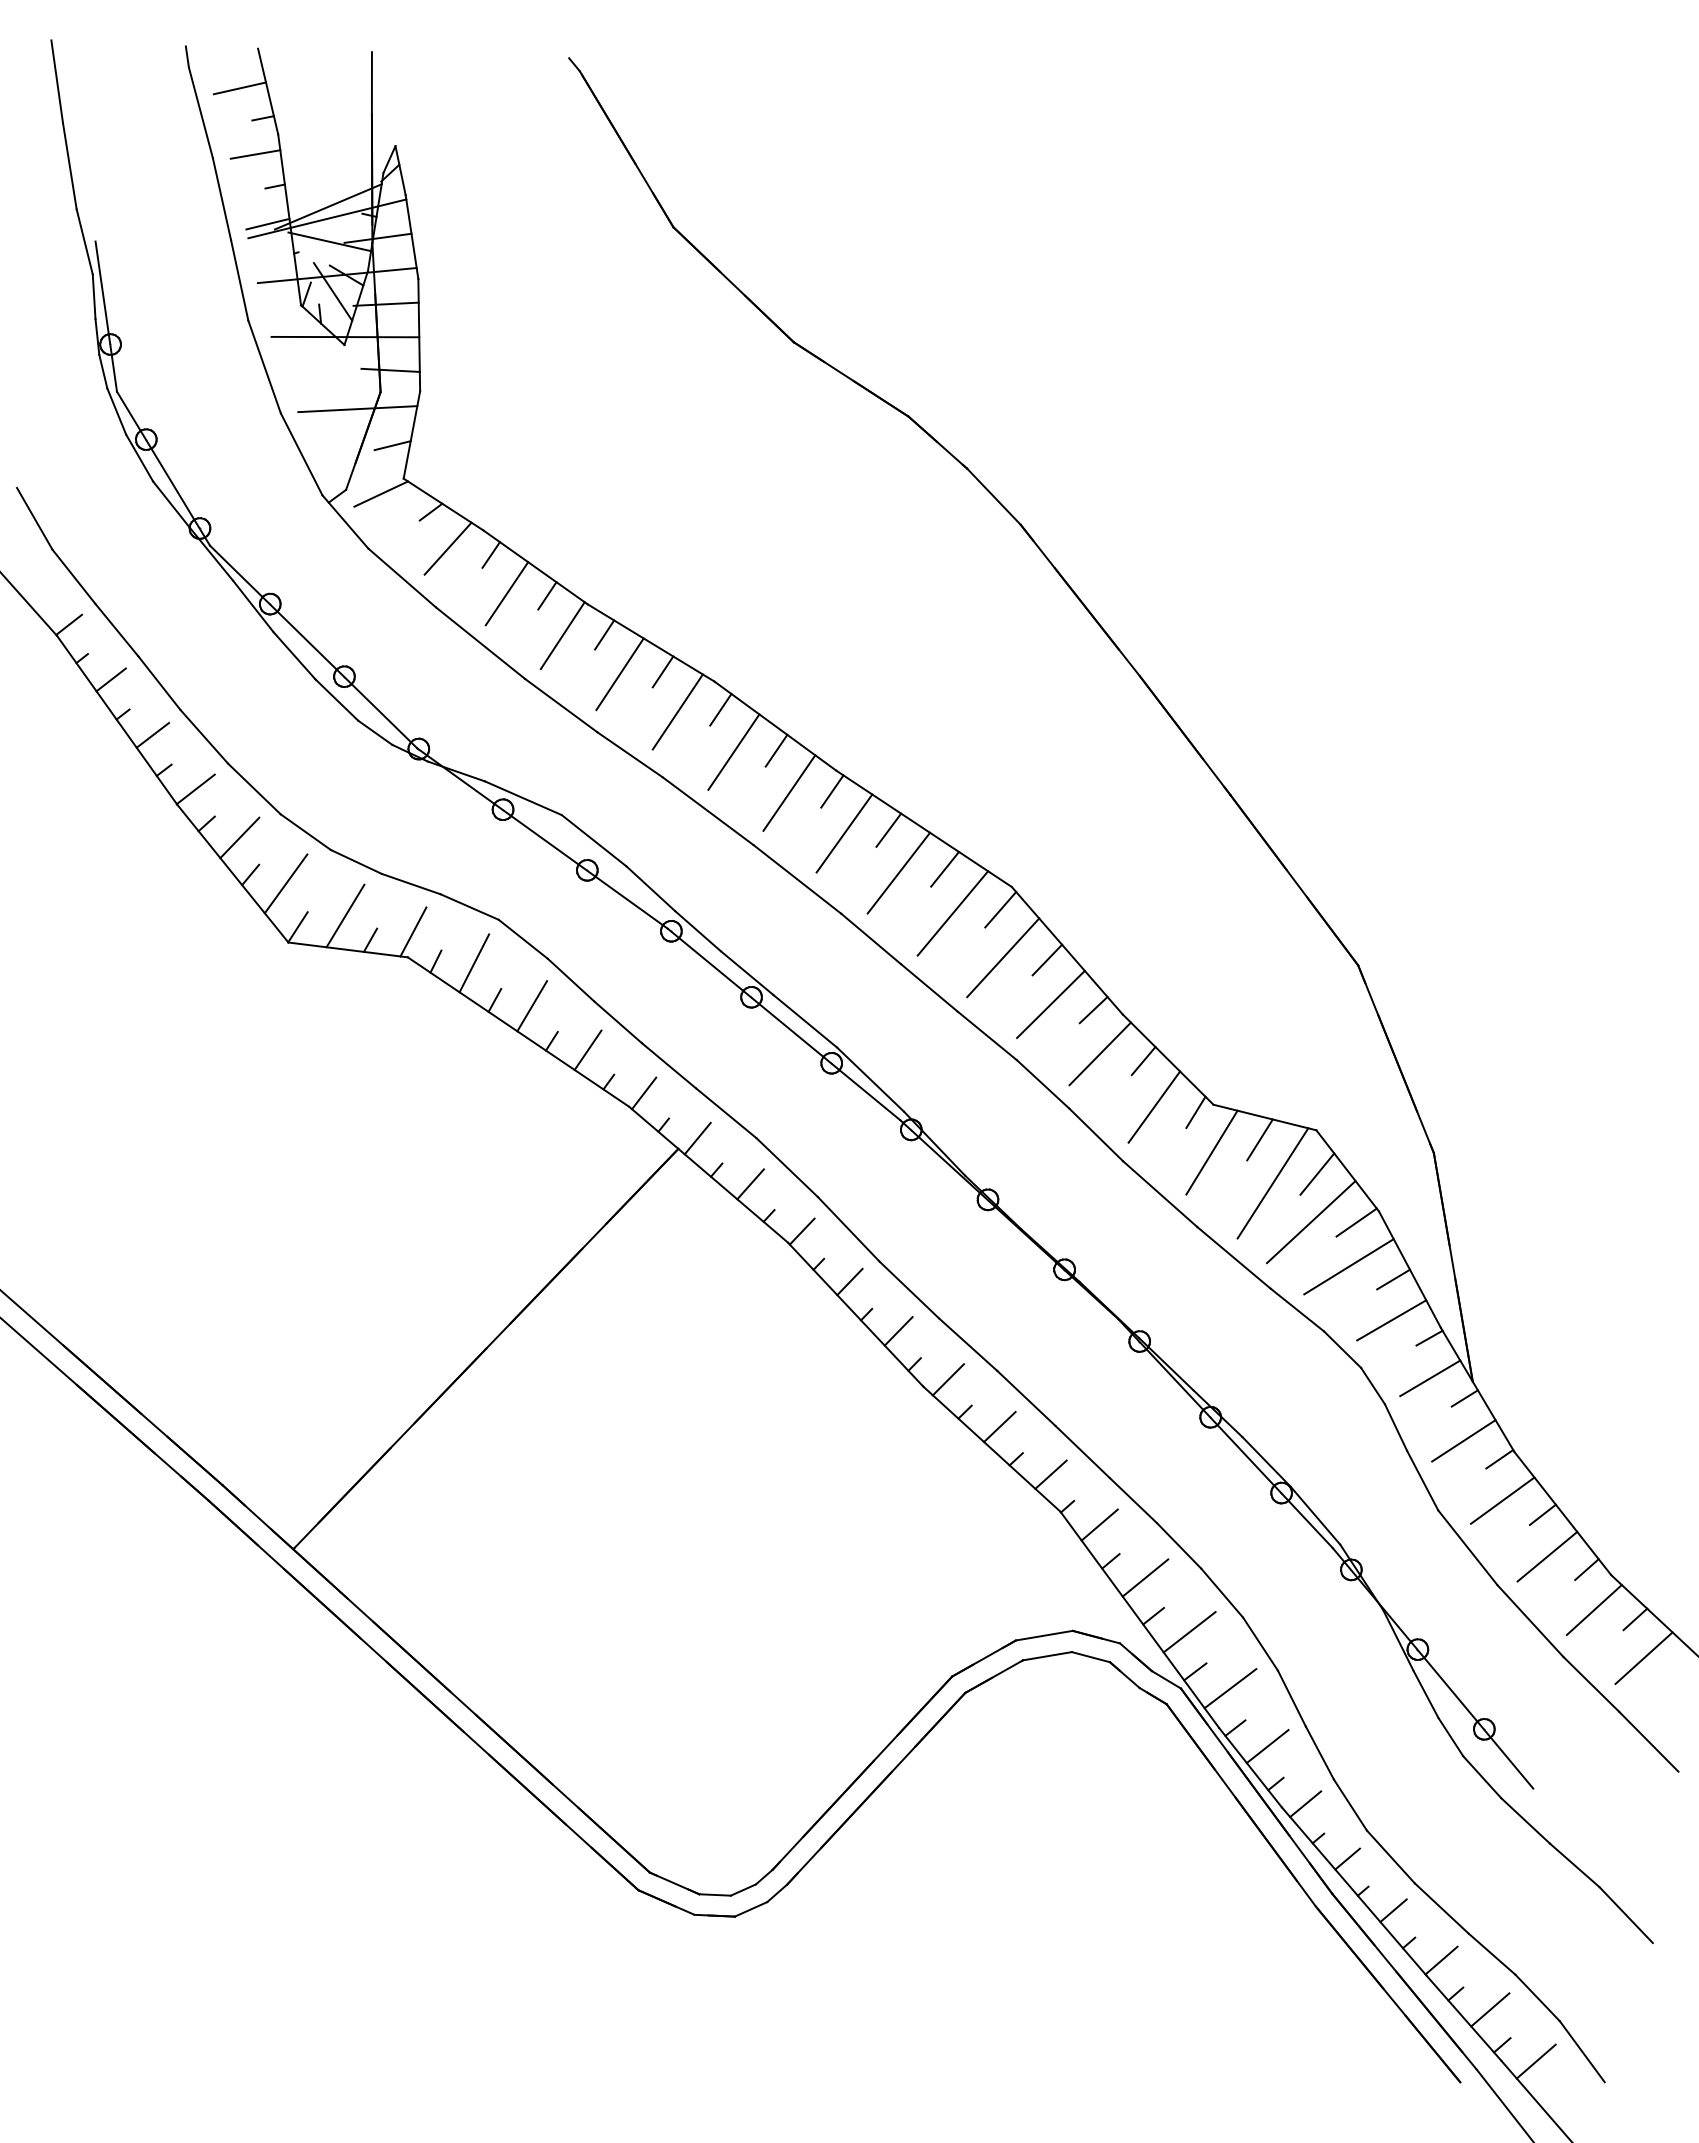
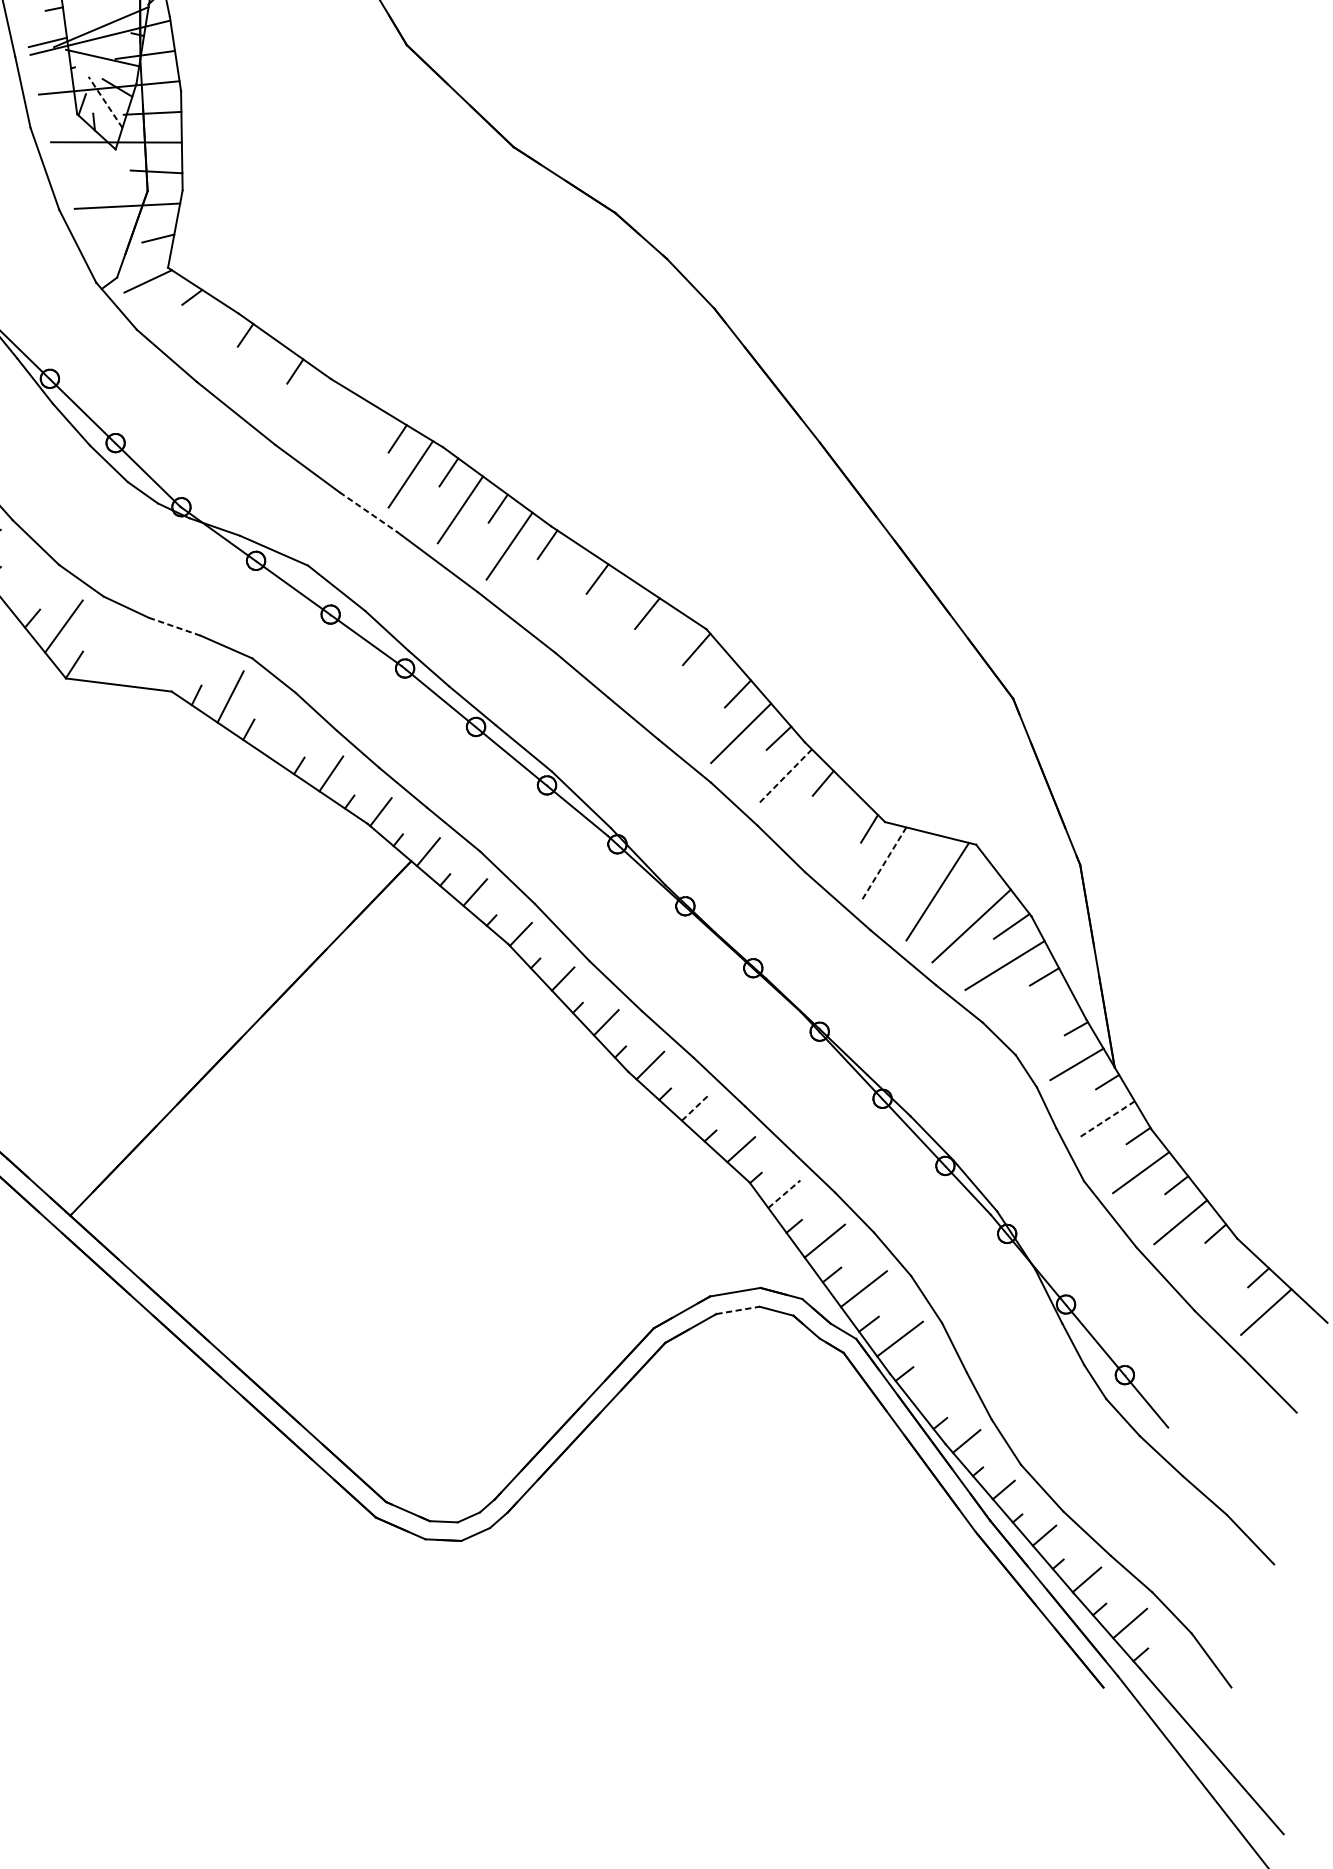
line: (333, 291) -> (105, 102), solid -> dashed
line: (447, 548) -> (206, 329), removed
line: (506, 593) -> (259, 369), removed
line: (604, 634) -> (345, 405), removed
line: (562, 635) -> (308, 406), removed
line: (619, 674) -> (359, 441), removed
line: (630, 754) -> (368, 511), solid -> dashed
line: (844, 833) -> (558, 581), removed
line: (239, 837) -> (22, 585), removed
line: (898, 872) -> (606, 616), removed
line: (410, 883) -> (174, 626), solid -> dashed
line: (952, 913) -> (653, 652), removed
line: (345, 915) -> (116, 654), removed
line: (413, 931) -> (176, 668), removed
line: (370, 939) -> (138, 675), removed
line: (1003, 957) -> (699, 691), removed
line: (532, 1006) -> (282, 735), removed
line: (1100, 1053) -> (785, 776), solid -> dashed
line: (1154, 1106) -> (832, 823), removed
line: (1259, 1139) -> (925, 852), removed
line: (1211, 1153) -> (883, 865), solid -> dashed
line: (1317, 1173) -> (977, 882), removed
line: (1391, 1320) -> (1042, 1013), removed
line: (999, 1427) -> (695, 1107), solid -> dashed
line: (1463, 1440) -> (1106, 1119), solid -> dashed
line: (1099, 1525) -> (784, 1194), solid -> dashed
line: (1593, 1610) -> (1221, 1269), removed
line: (1047, 1656) -> (738, 1310), solid -> dashed
line: (1267, 1746) -> (932, 1390), removed
line: (1535, 2061) -> (1170, 1669), removed

